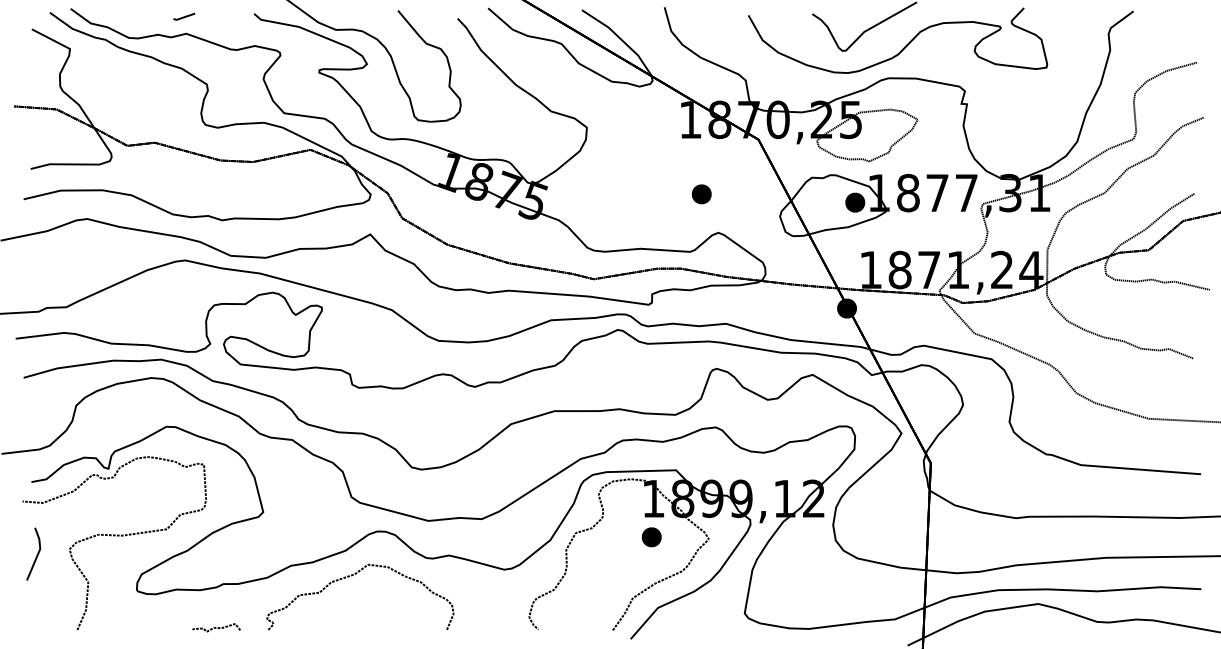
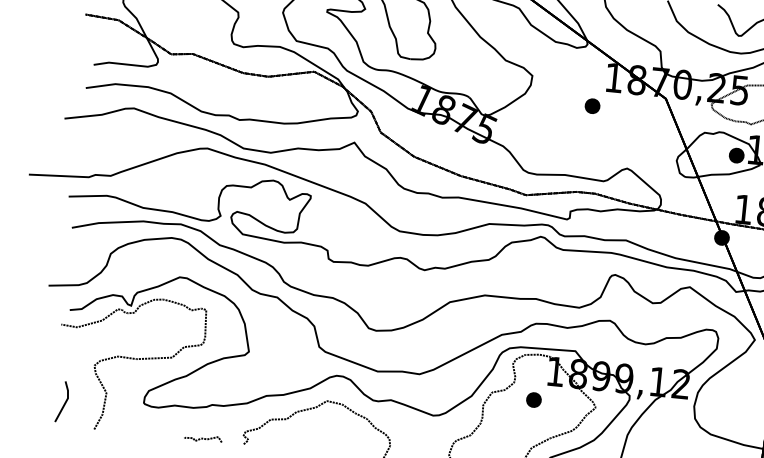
part: (701, 194) -> (592, 106), moved
part: (651, 537) -> (533, 400), moved
line: (36, 555) -> (64, 403), moved

